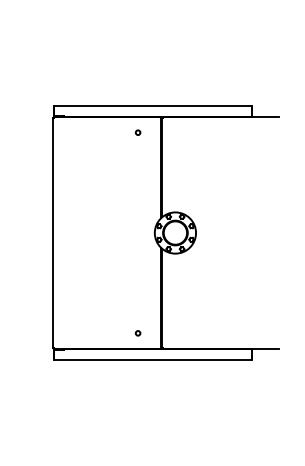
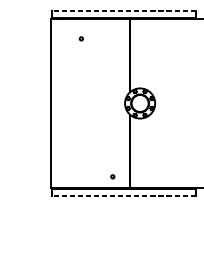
line: (152, 106) -> (123, 10), solid -> dashed
part: (137, 132) -> (80, 38), moved
line: (152, 359) -> (123, 195), solid -> dashed

